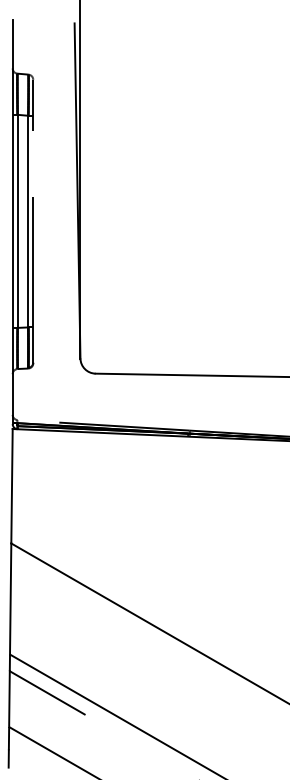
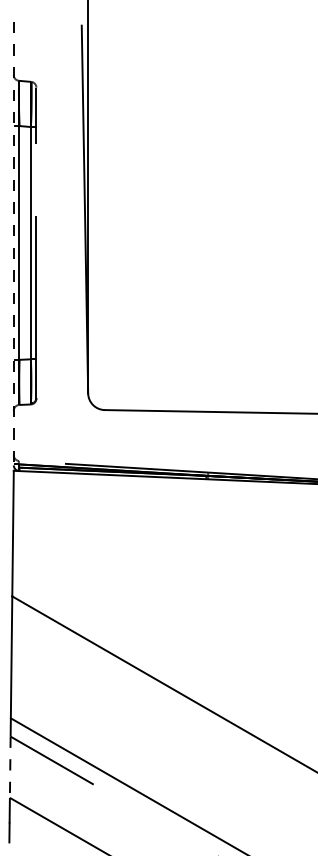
line: (12, 221) -> (13, 243), solid -> dashed
line: (9, 699) -> (10, 767), solid -> dashed

